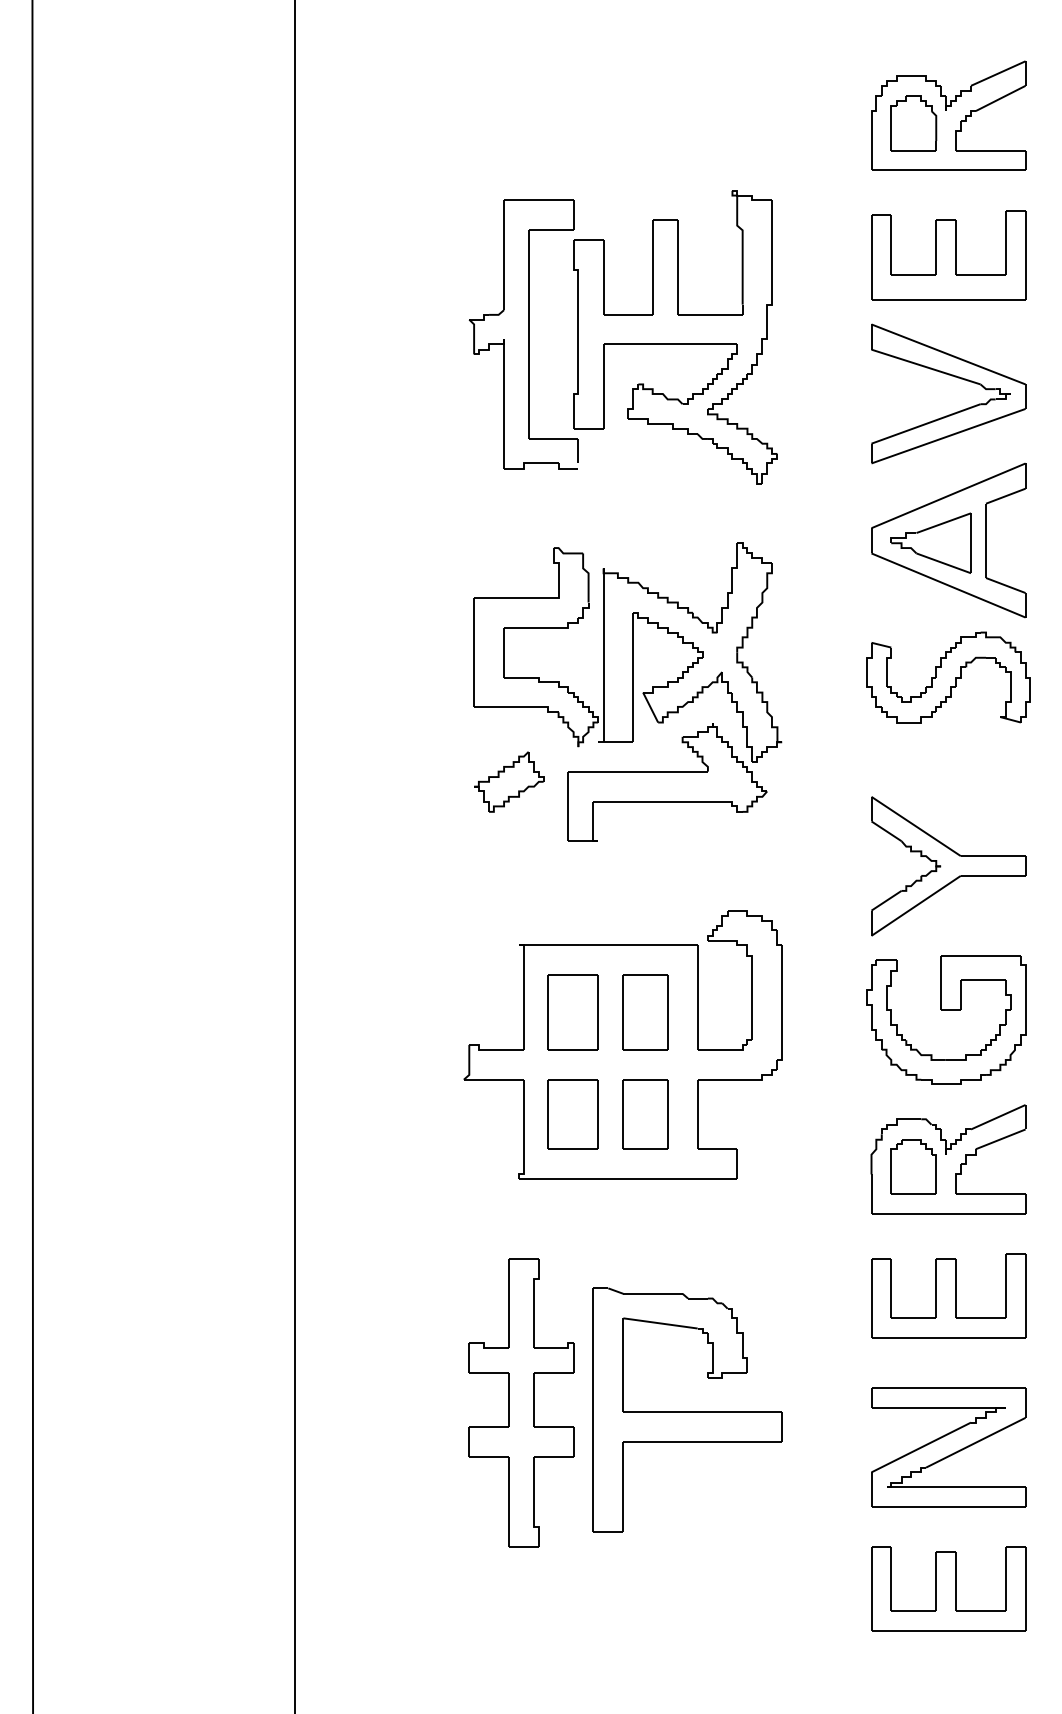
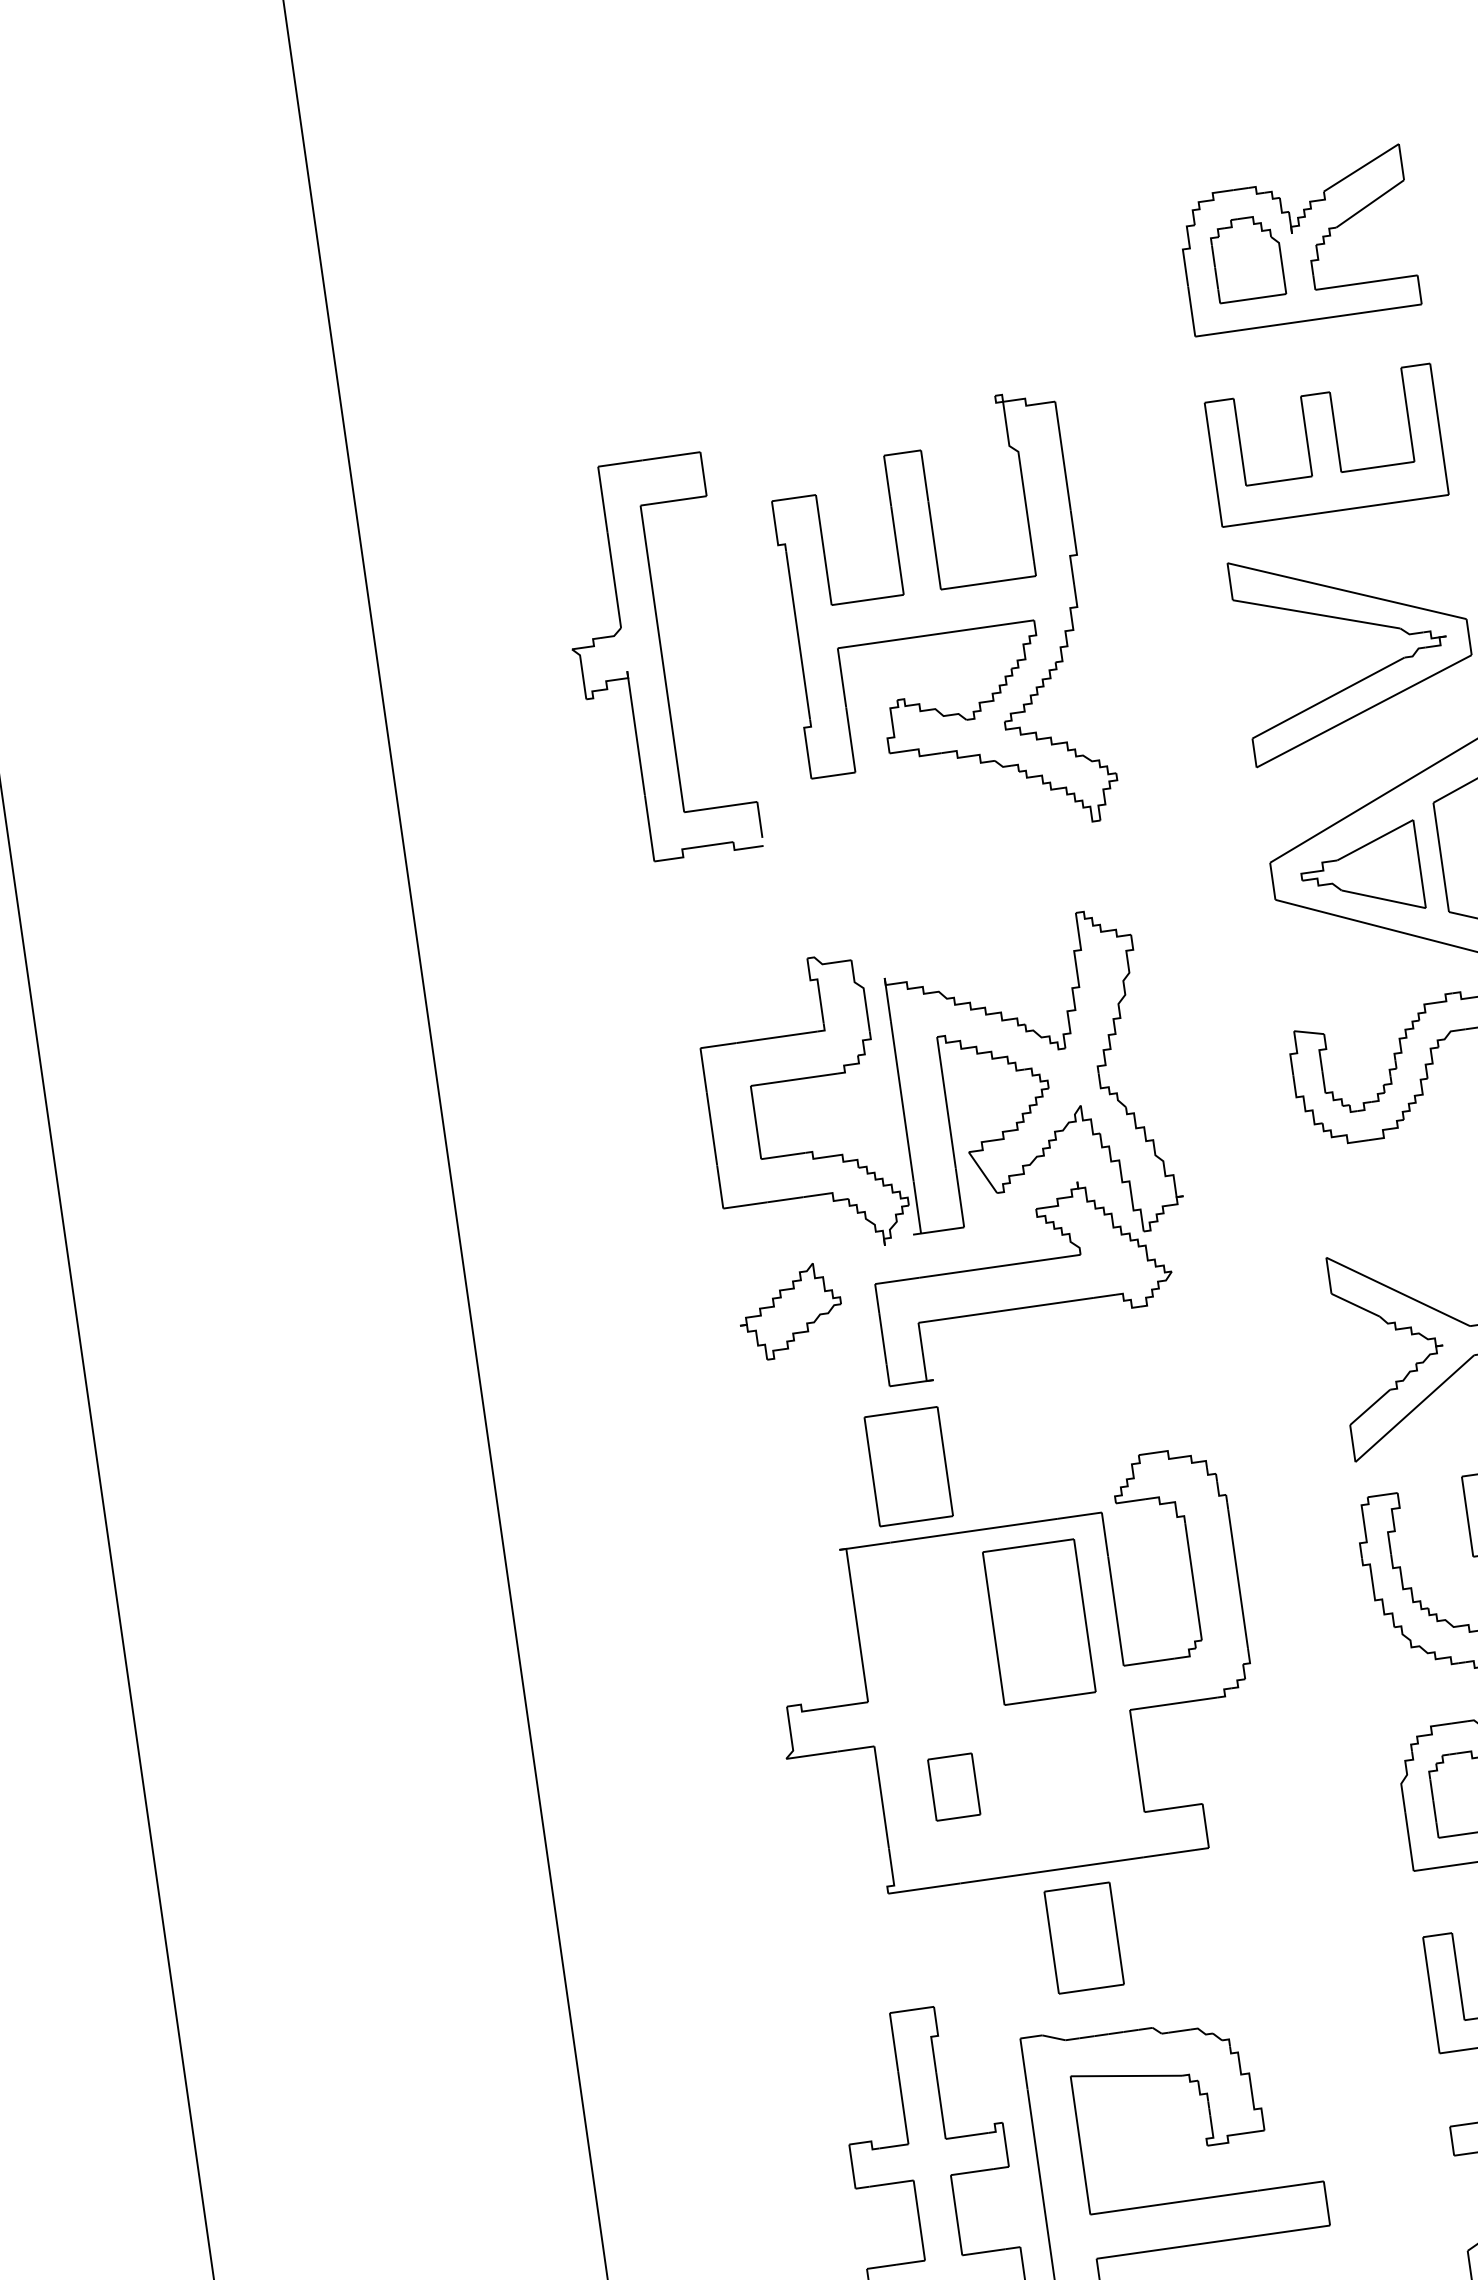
part: (523, 334) -> (654, 659), moved
part: (572, 1012) -> (907, 1466), moved
part: (645, 1012) -> (1039, 1622), size x1.4
part: (572, 1114) -> (953, 1787), size x0.6
part: (645, 1114) -> (1084, 1938), moved

